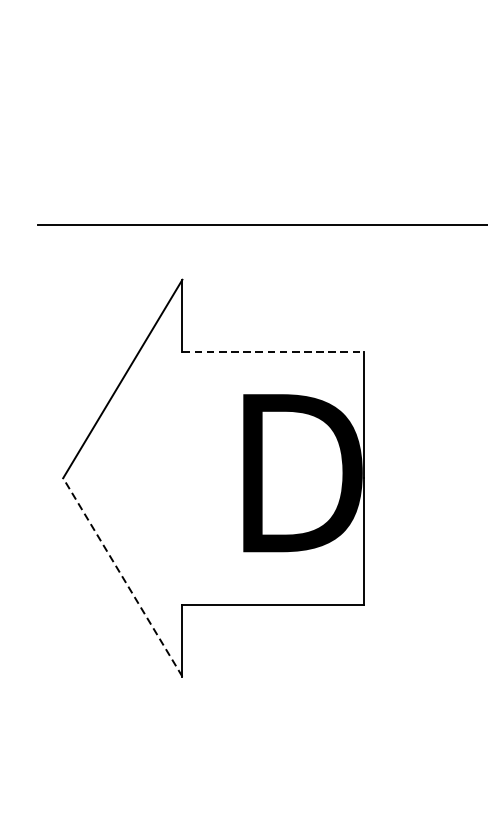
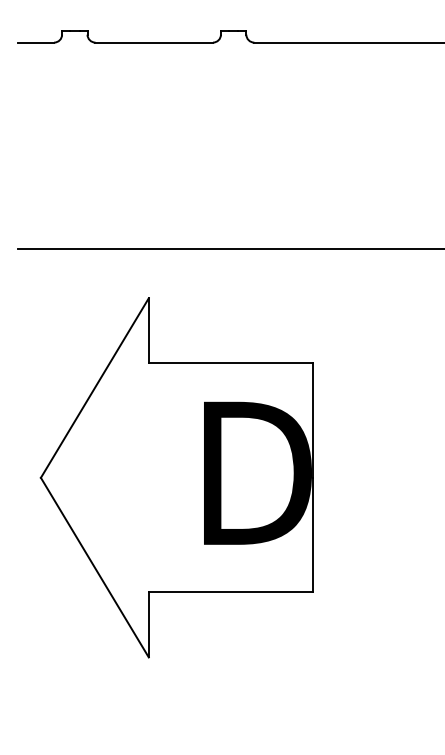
line: (273, 351) -> (231, 363), dashed -> solid
line: (122, 577) -> (94, 567), dashed -> solid

